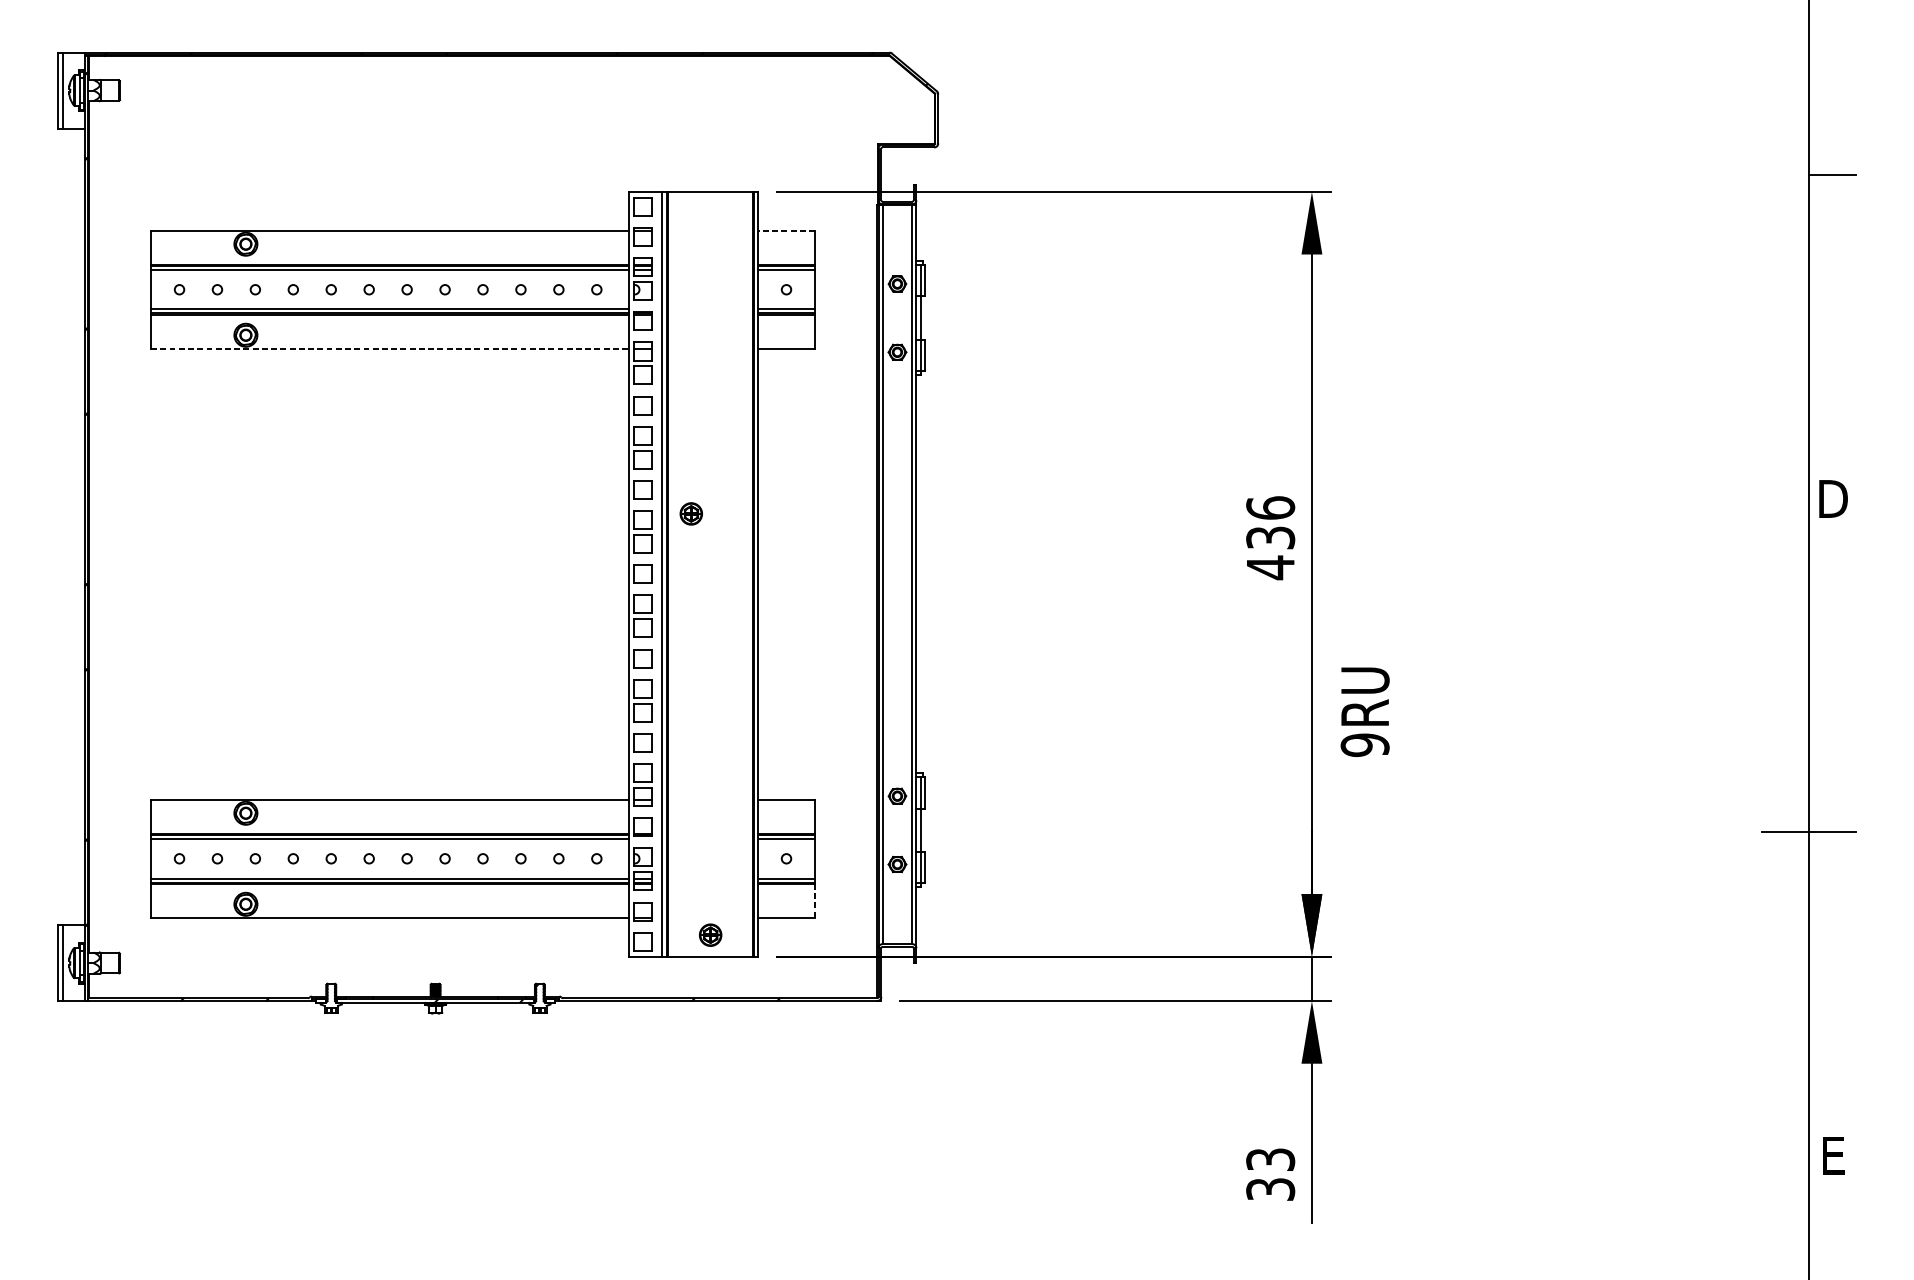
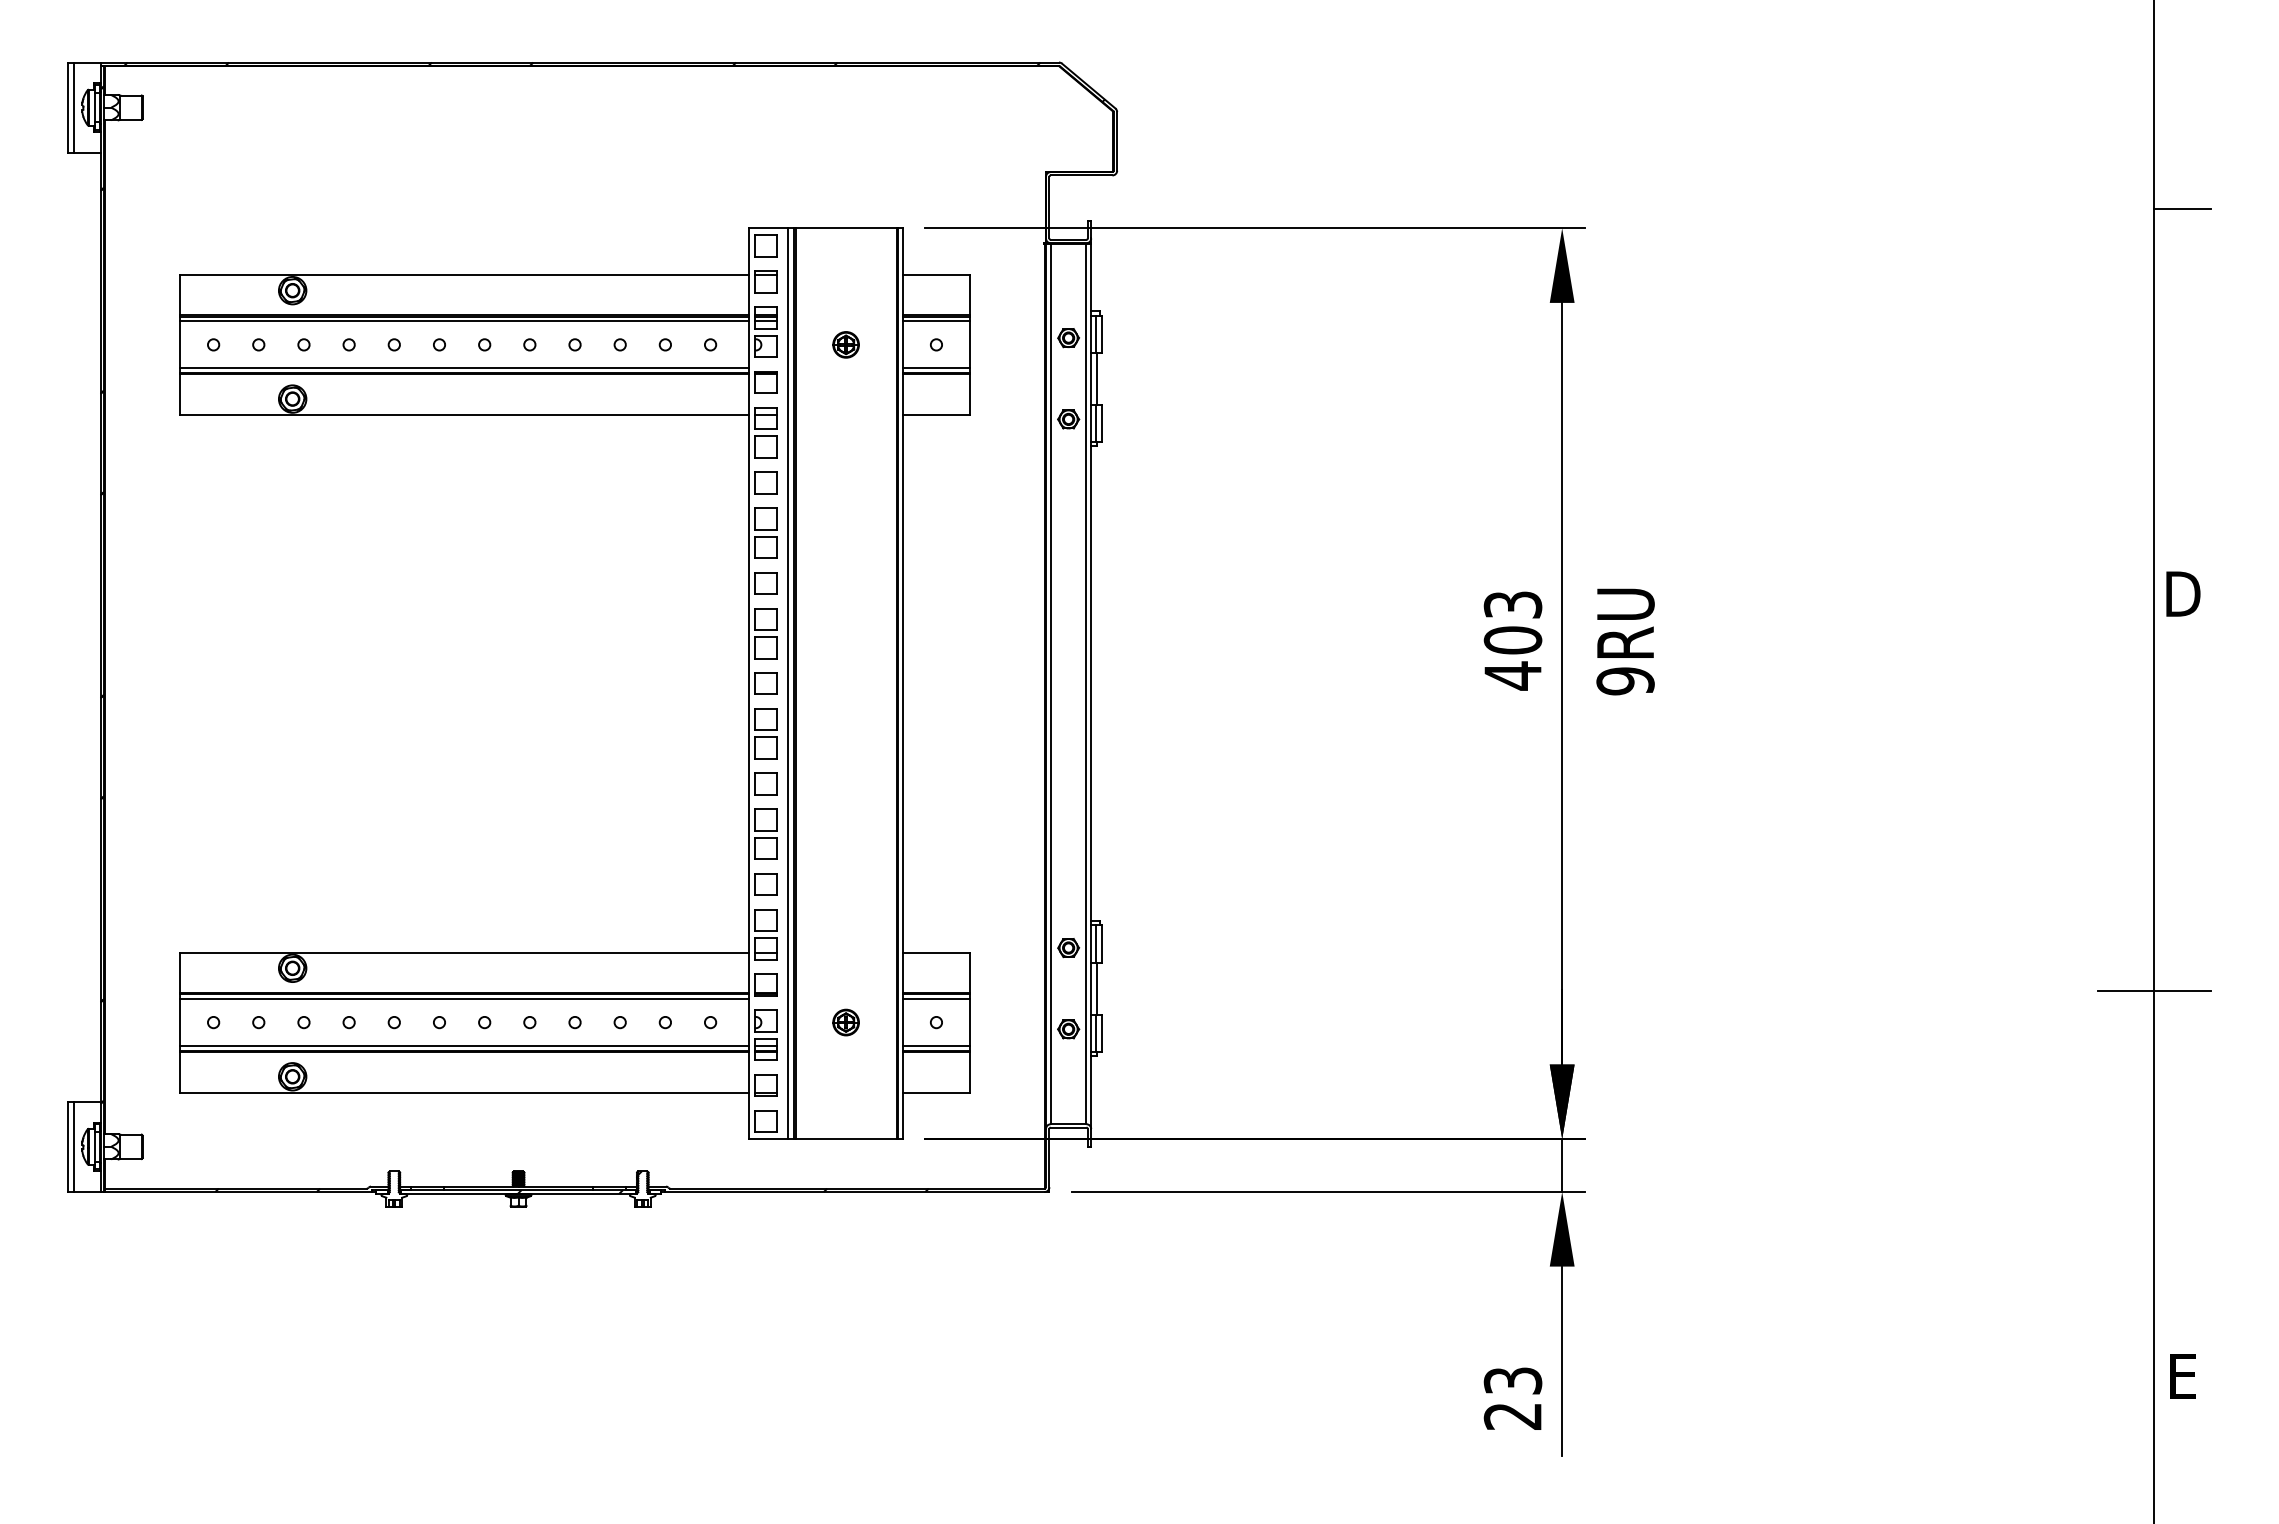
line: (786, 230) -> (936, 274), dashed -> solid
line: (390, 348) -> (464, 414), dashed -> solid
part: (690, 513) -> (845, 344), moved
text: (1270, 522) -> (1512, 622), 436 -> 403
text: (1365, 711) -> (1625, 641), moved
line: (815, 899) -> (970, 1071), dashed -> solid
part: (710, 935) -> (845, 1022), moved
text: (1271, 1189) -> (1513, 1416), 33 -> 23

